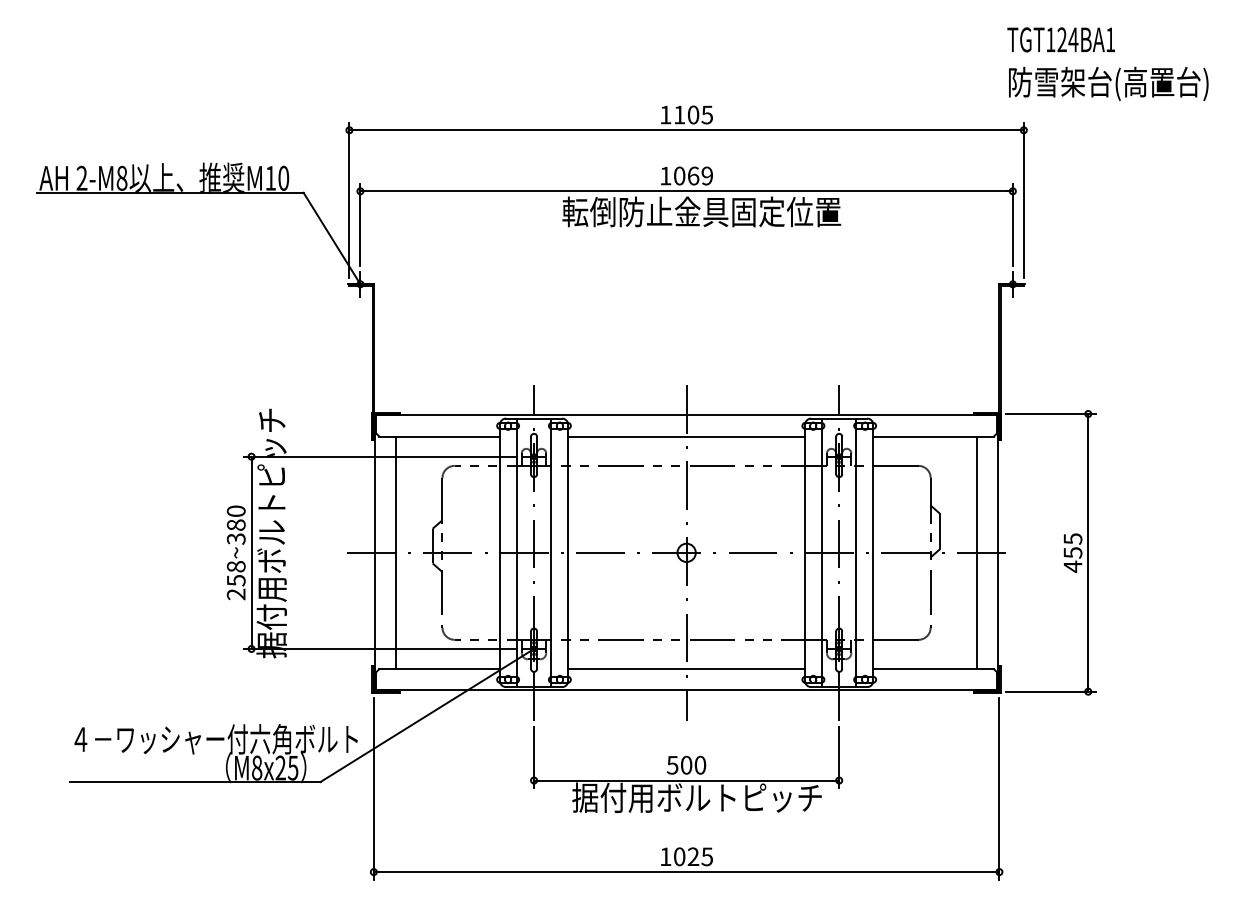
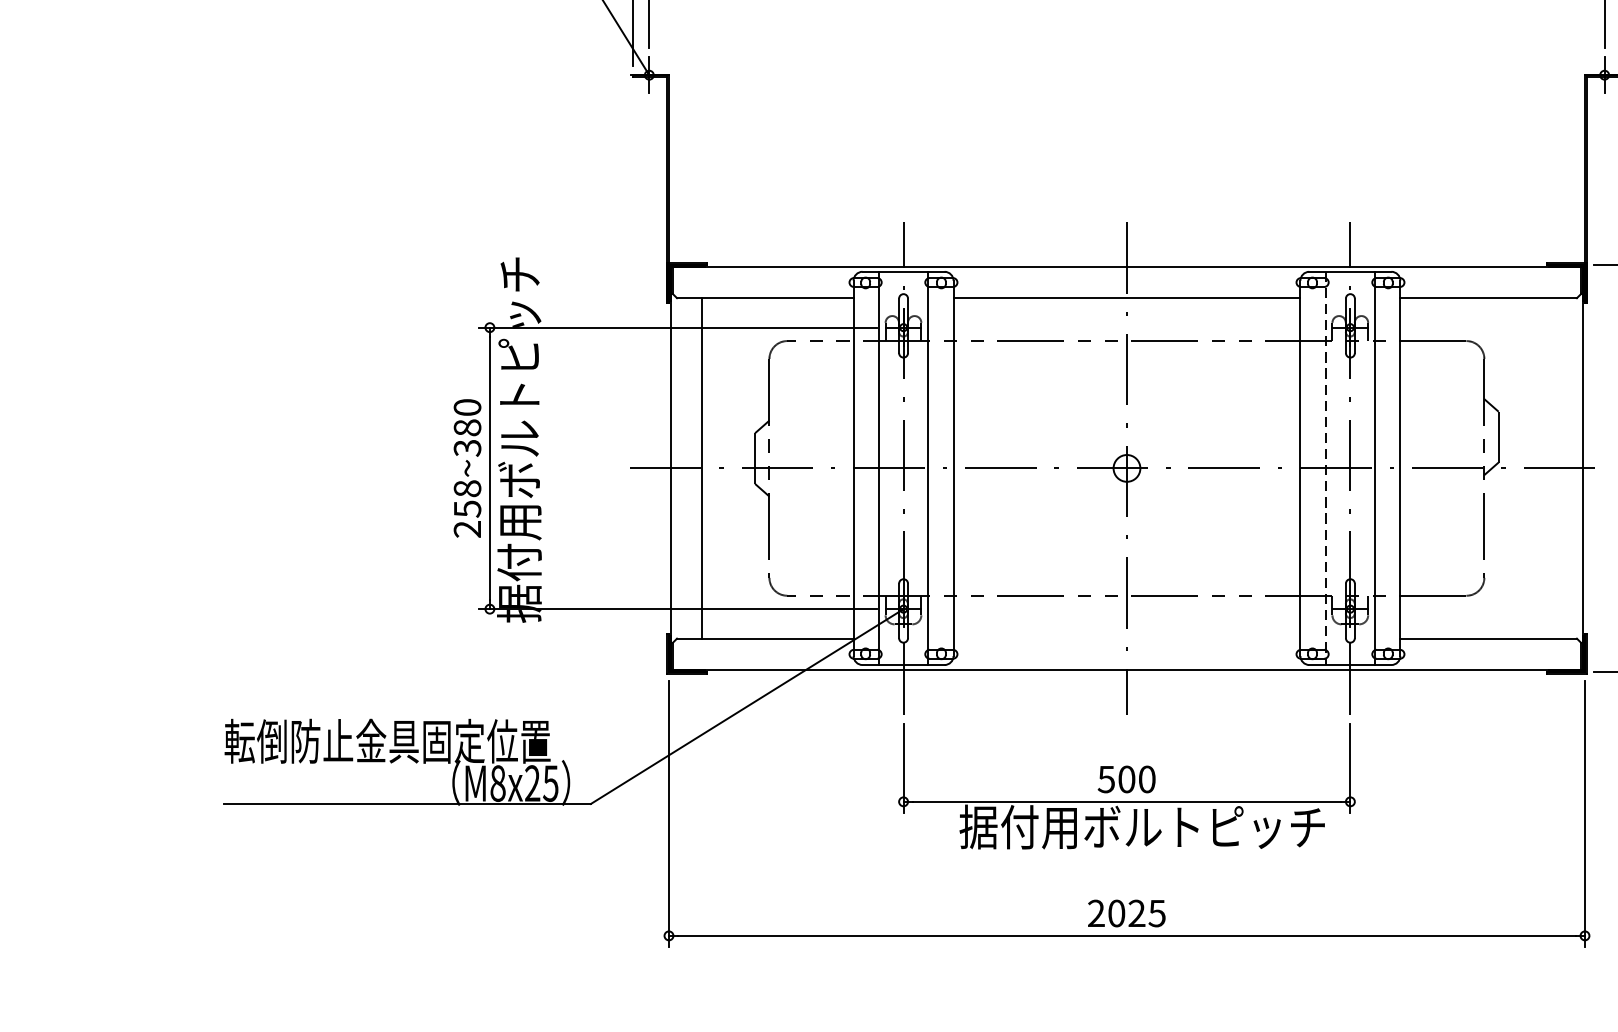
line: (976, 552) -> (1551, 467), removed
line: (822, 553) -> (1325, 469), solid -> dashed
line: (686, 669) -> (1126, 639), removed
text: (213, 738) -> (434, 740), ４－ワッシャー付六角ボルト -> 転倒防止金具固定位置
text: (665, 856) -> (1096, 913), 1025 -> 2025

